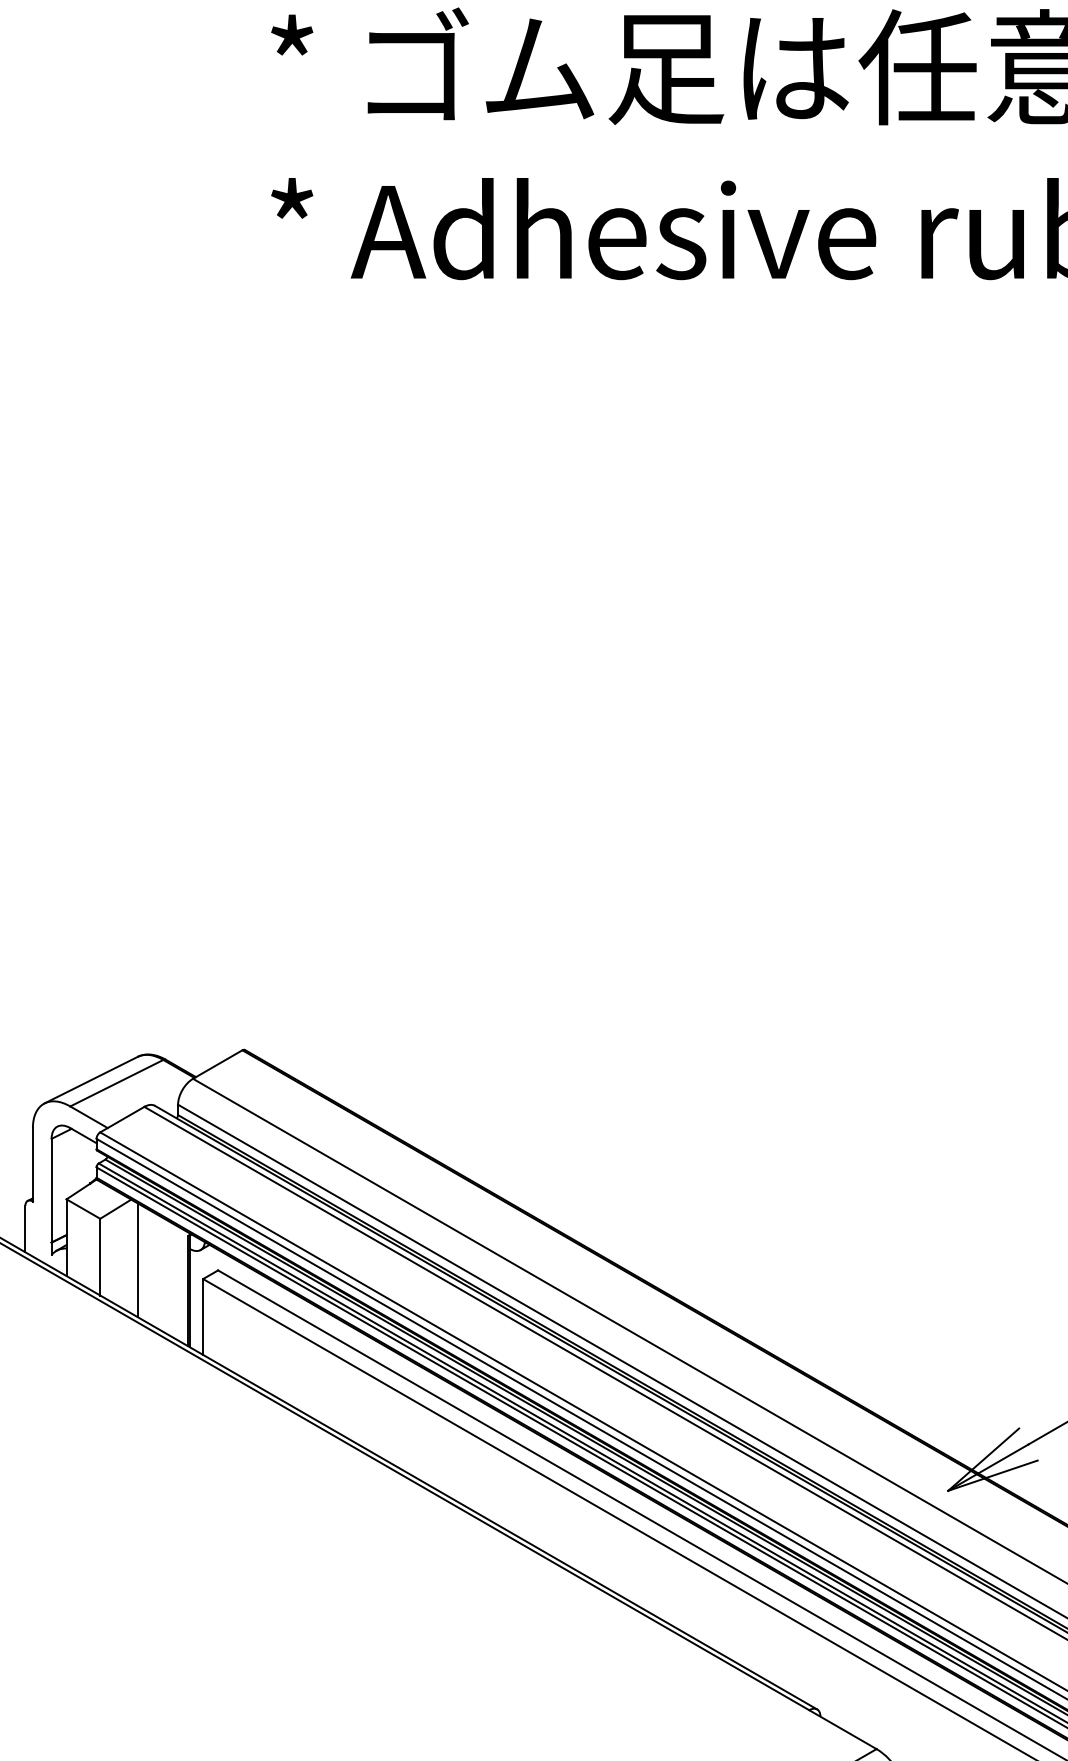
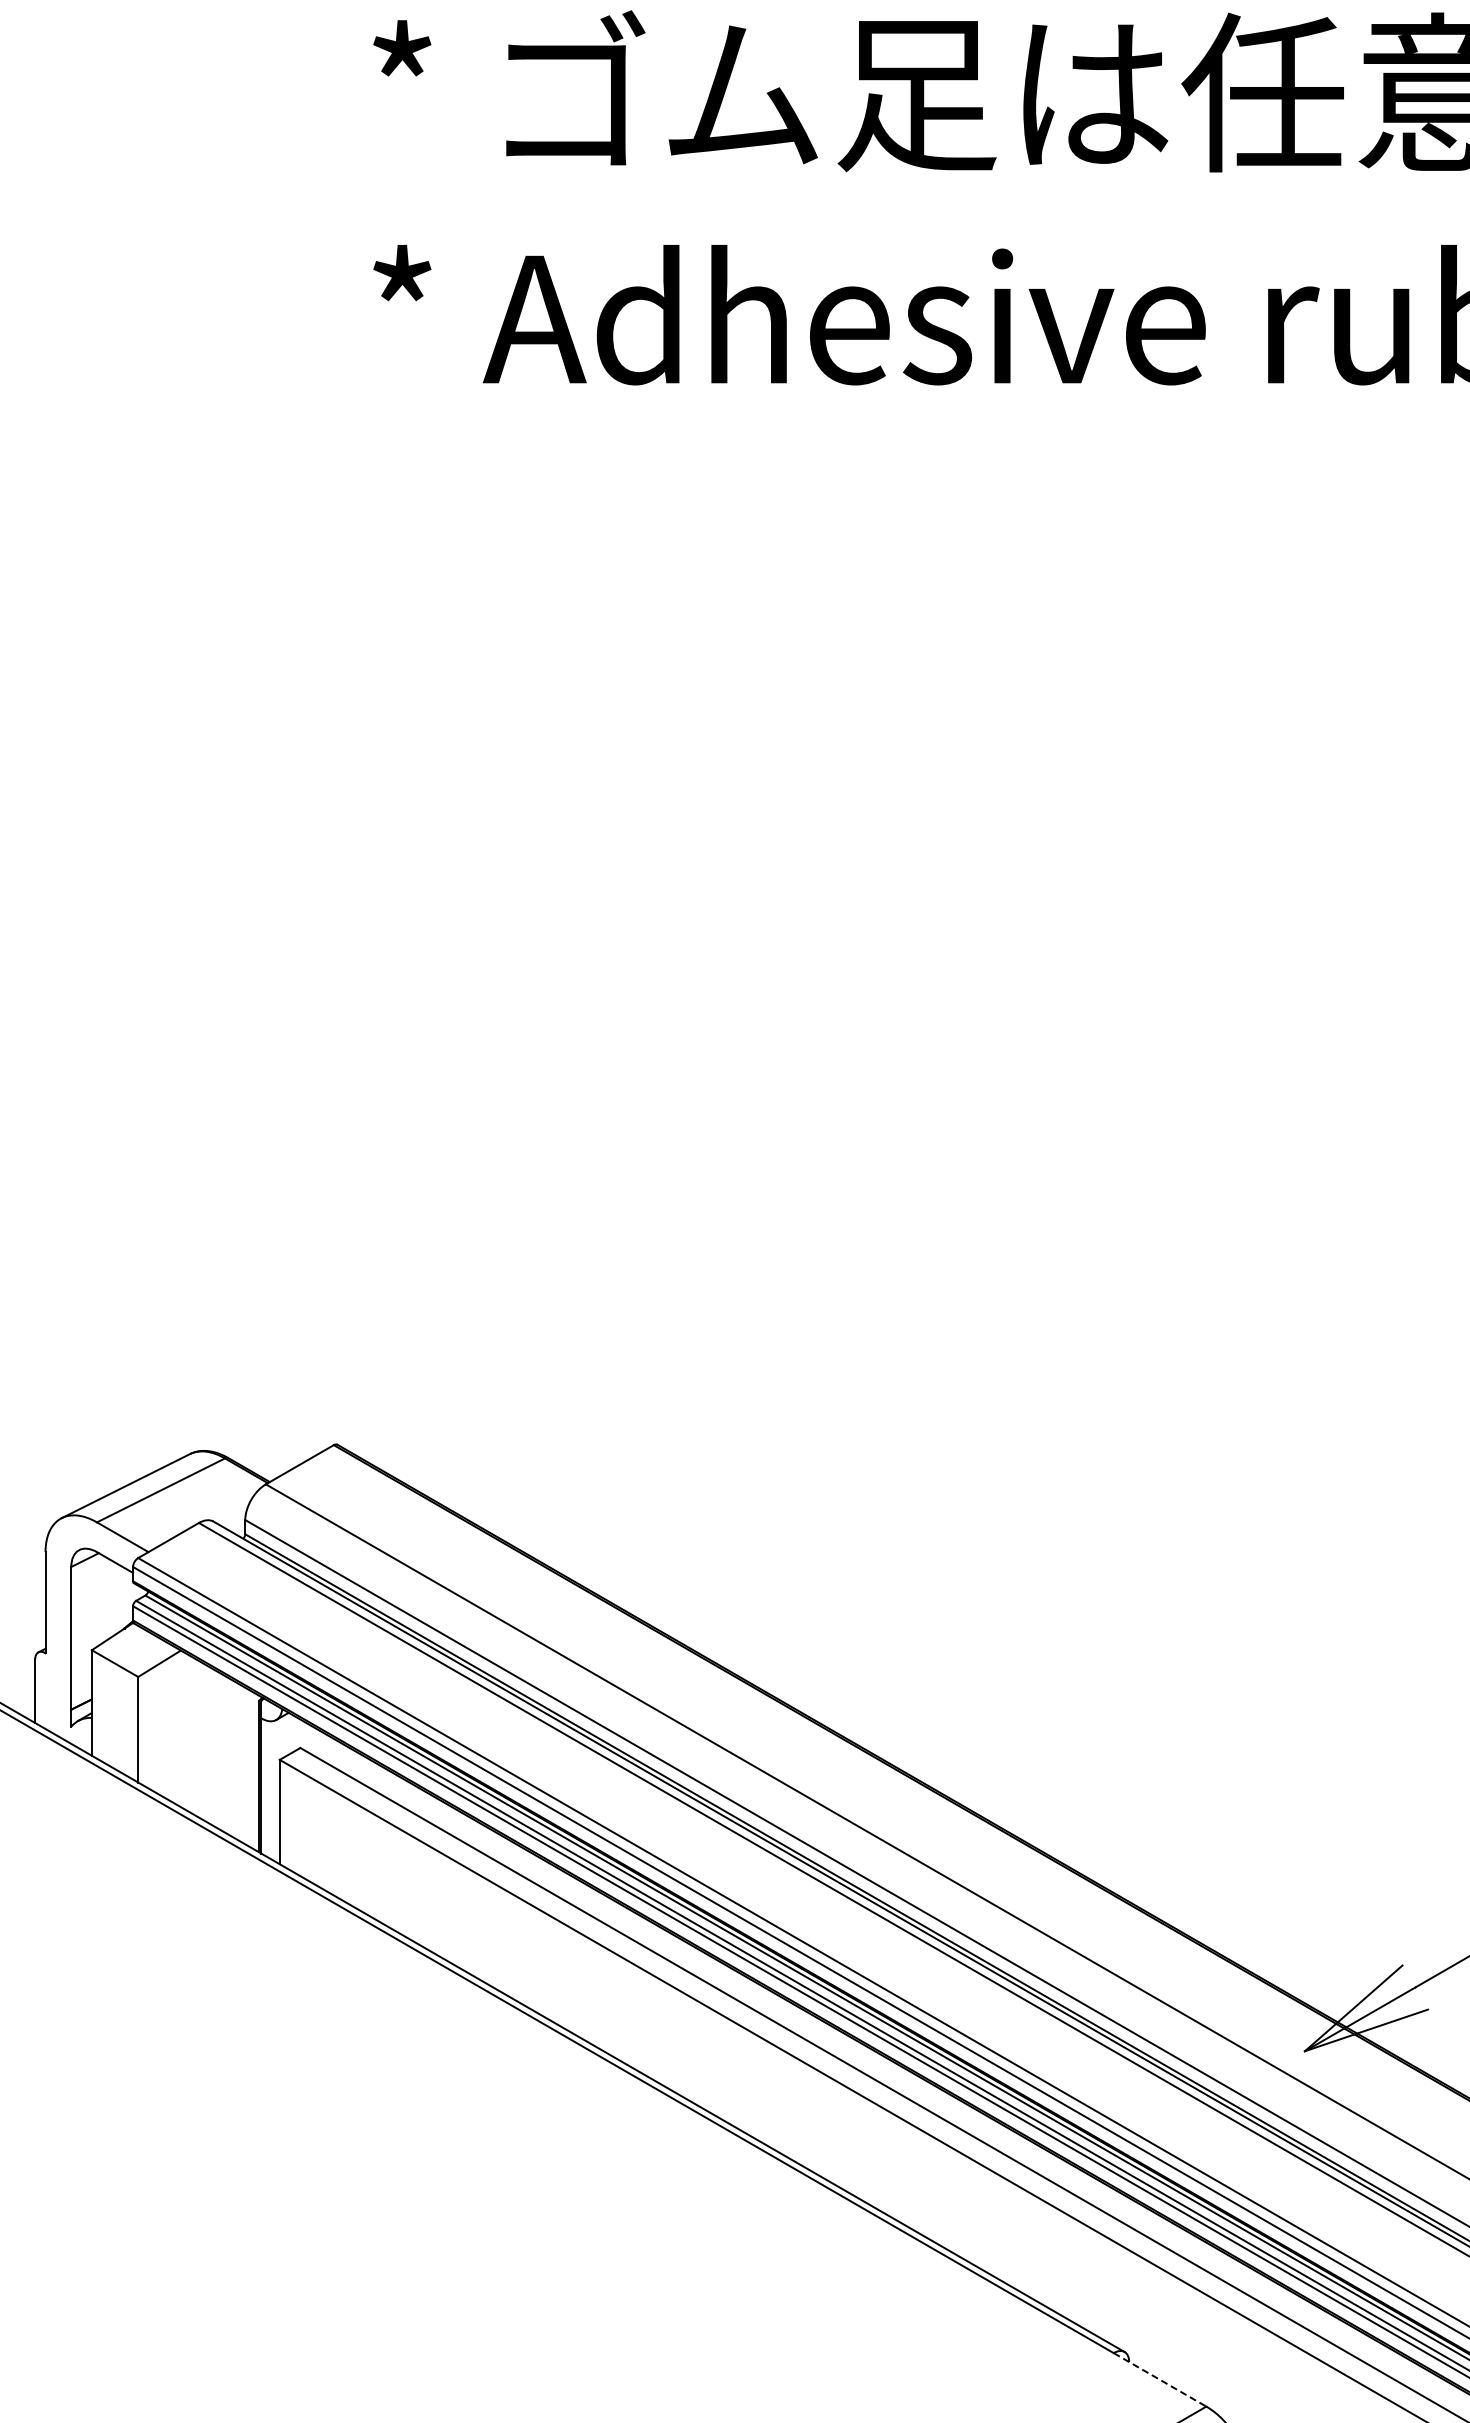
line: (137, 1259) -> (189, 1733), removed
line: (843, 1730) -> (1160, 2380), solid -> dashed

